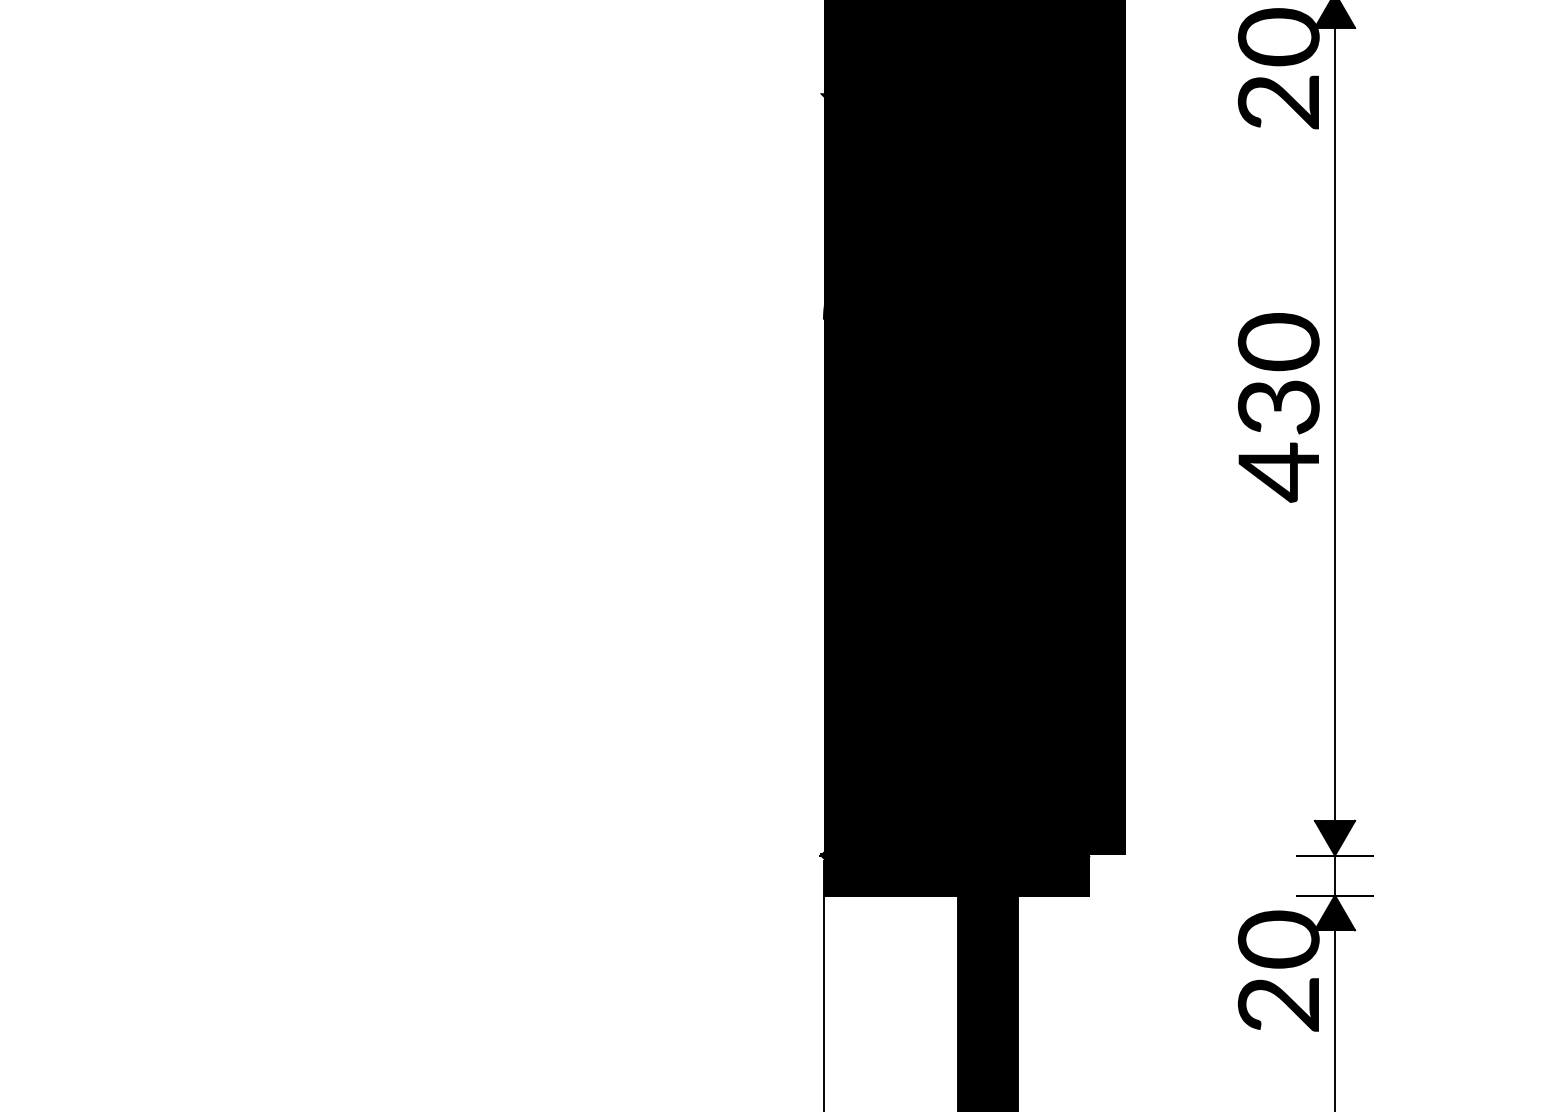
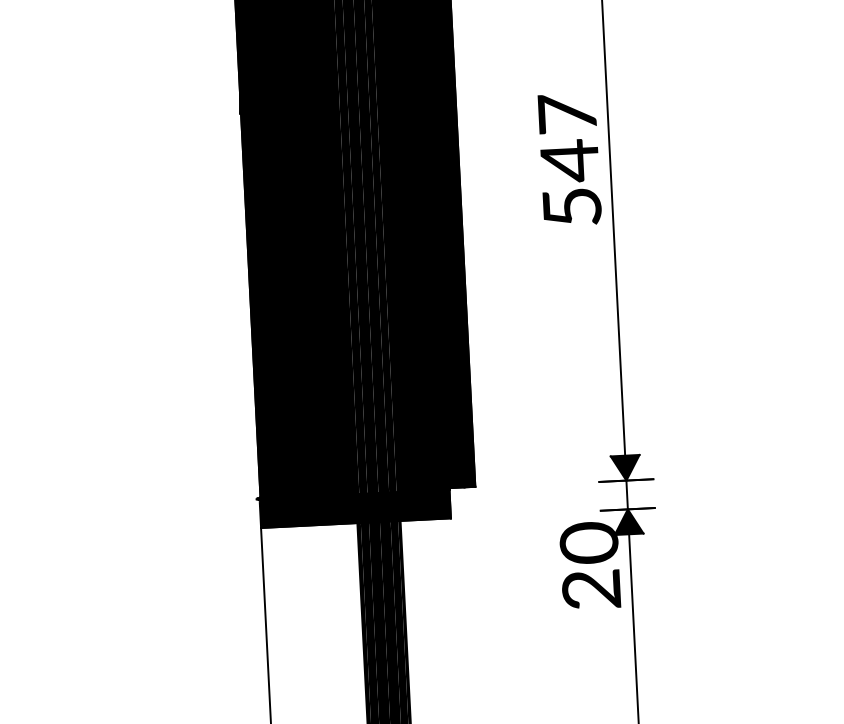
text: (1278, 407) -> (569, 161), 430 -> 547

